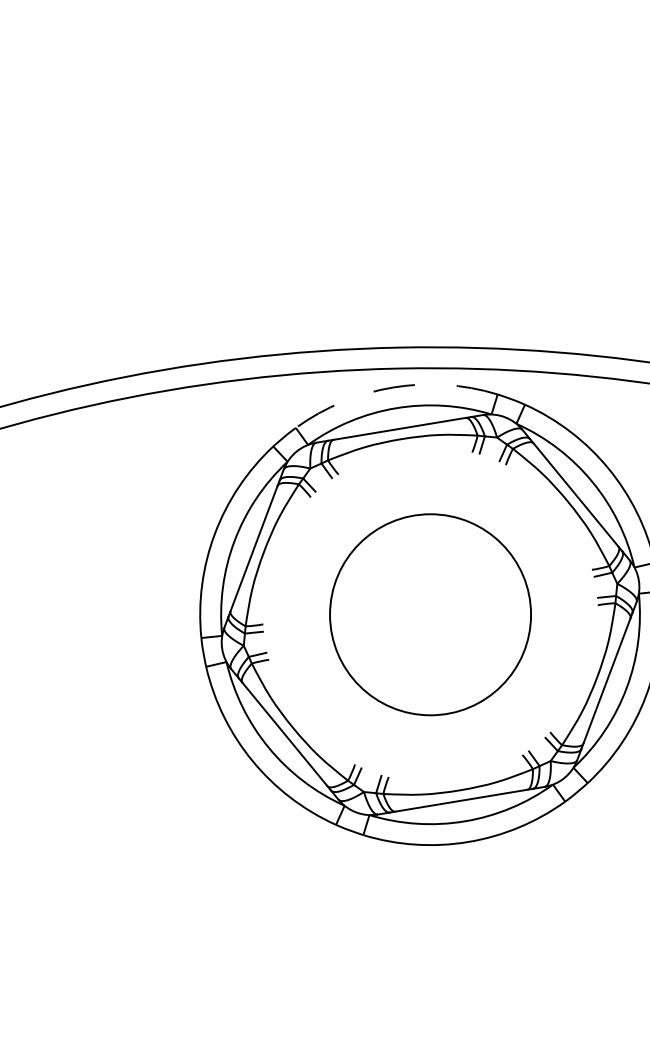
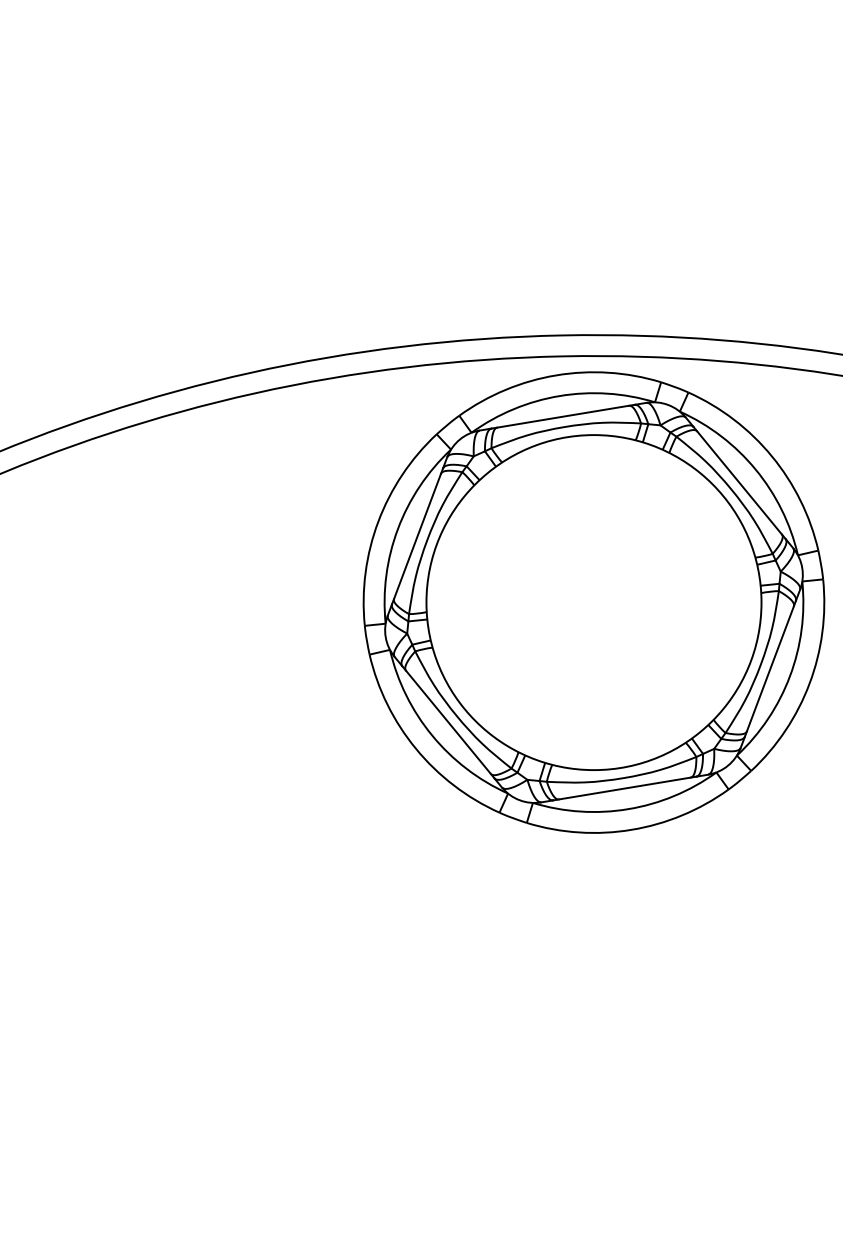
arc: (393, 387) -> (556, 375), dashed -> solid
circle: (430, 614) -> (593, 602), size x1.67

